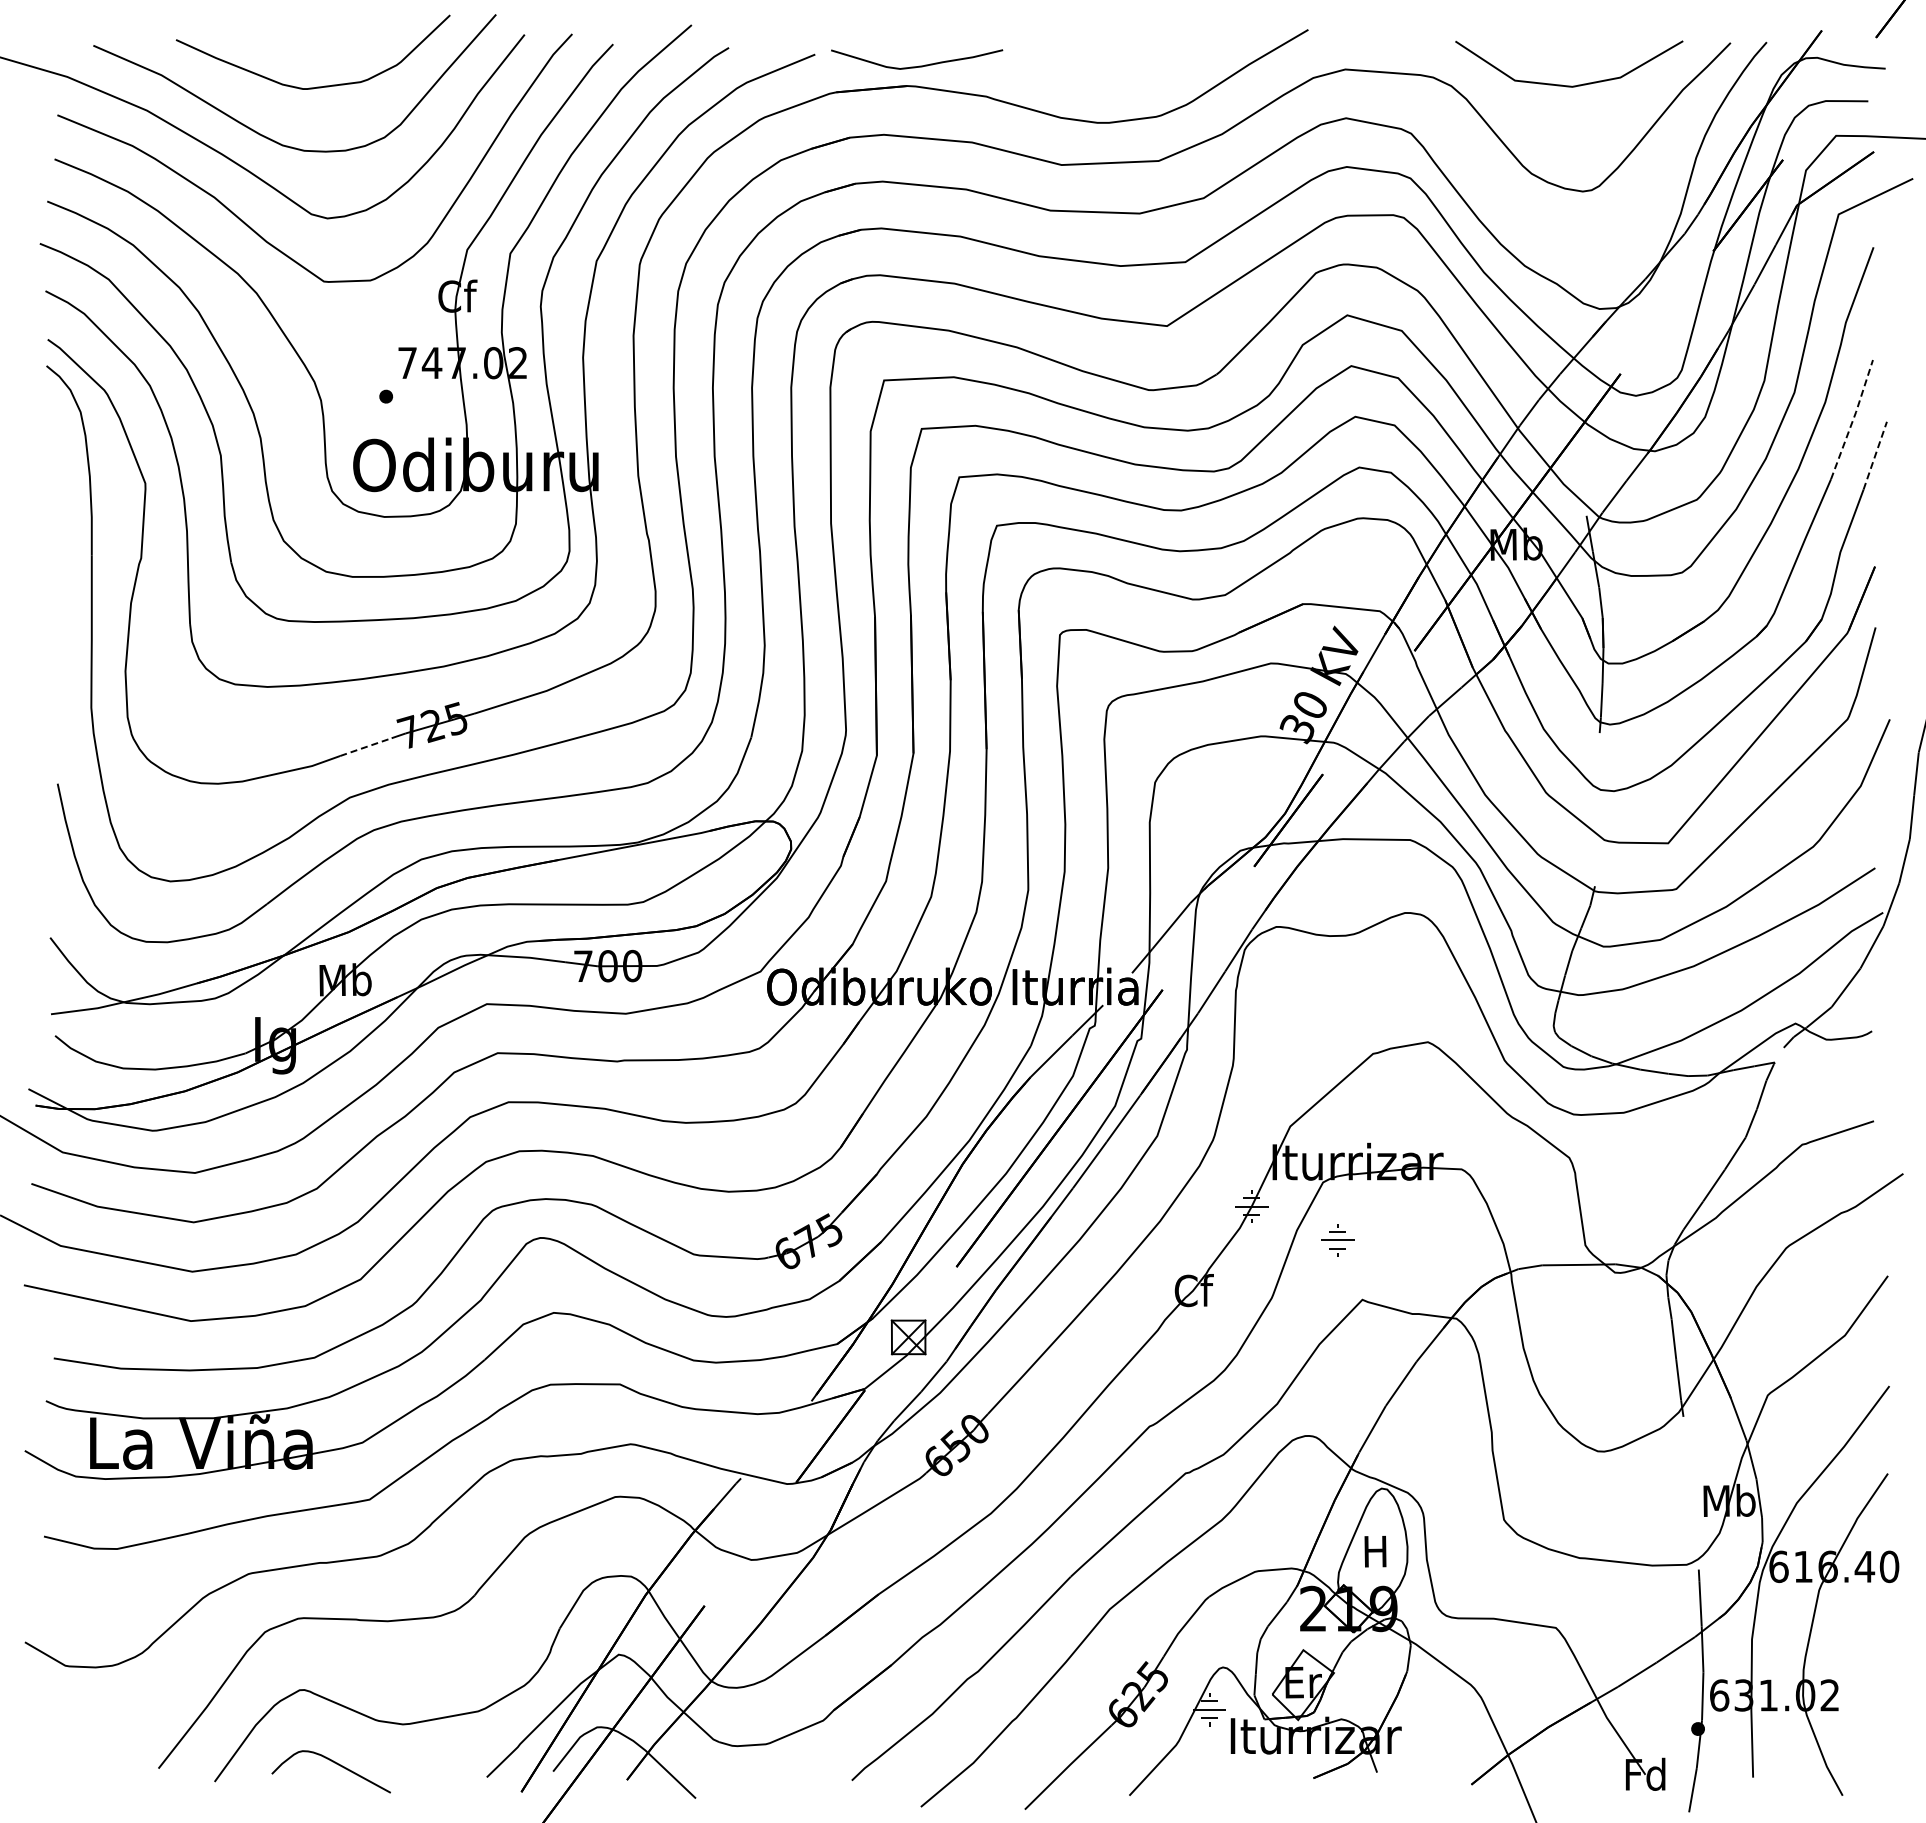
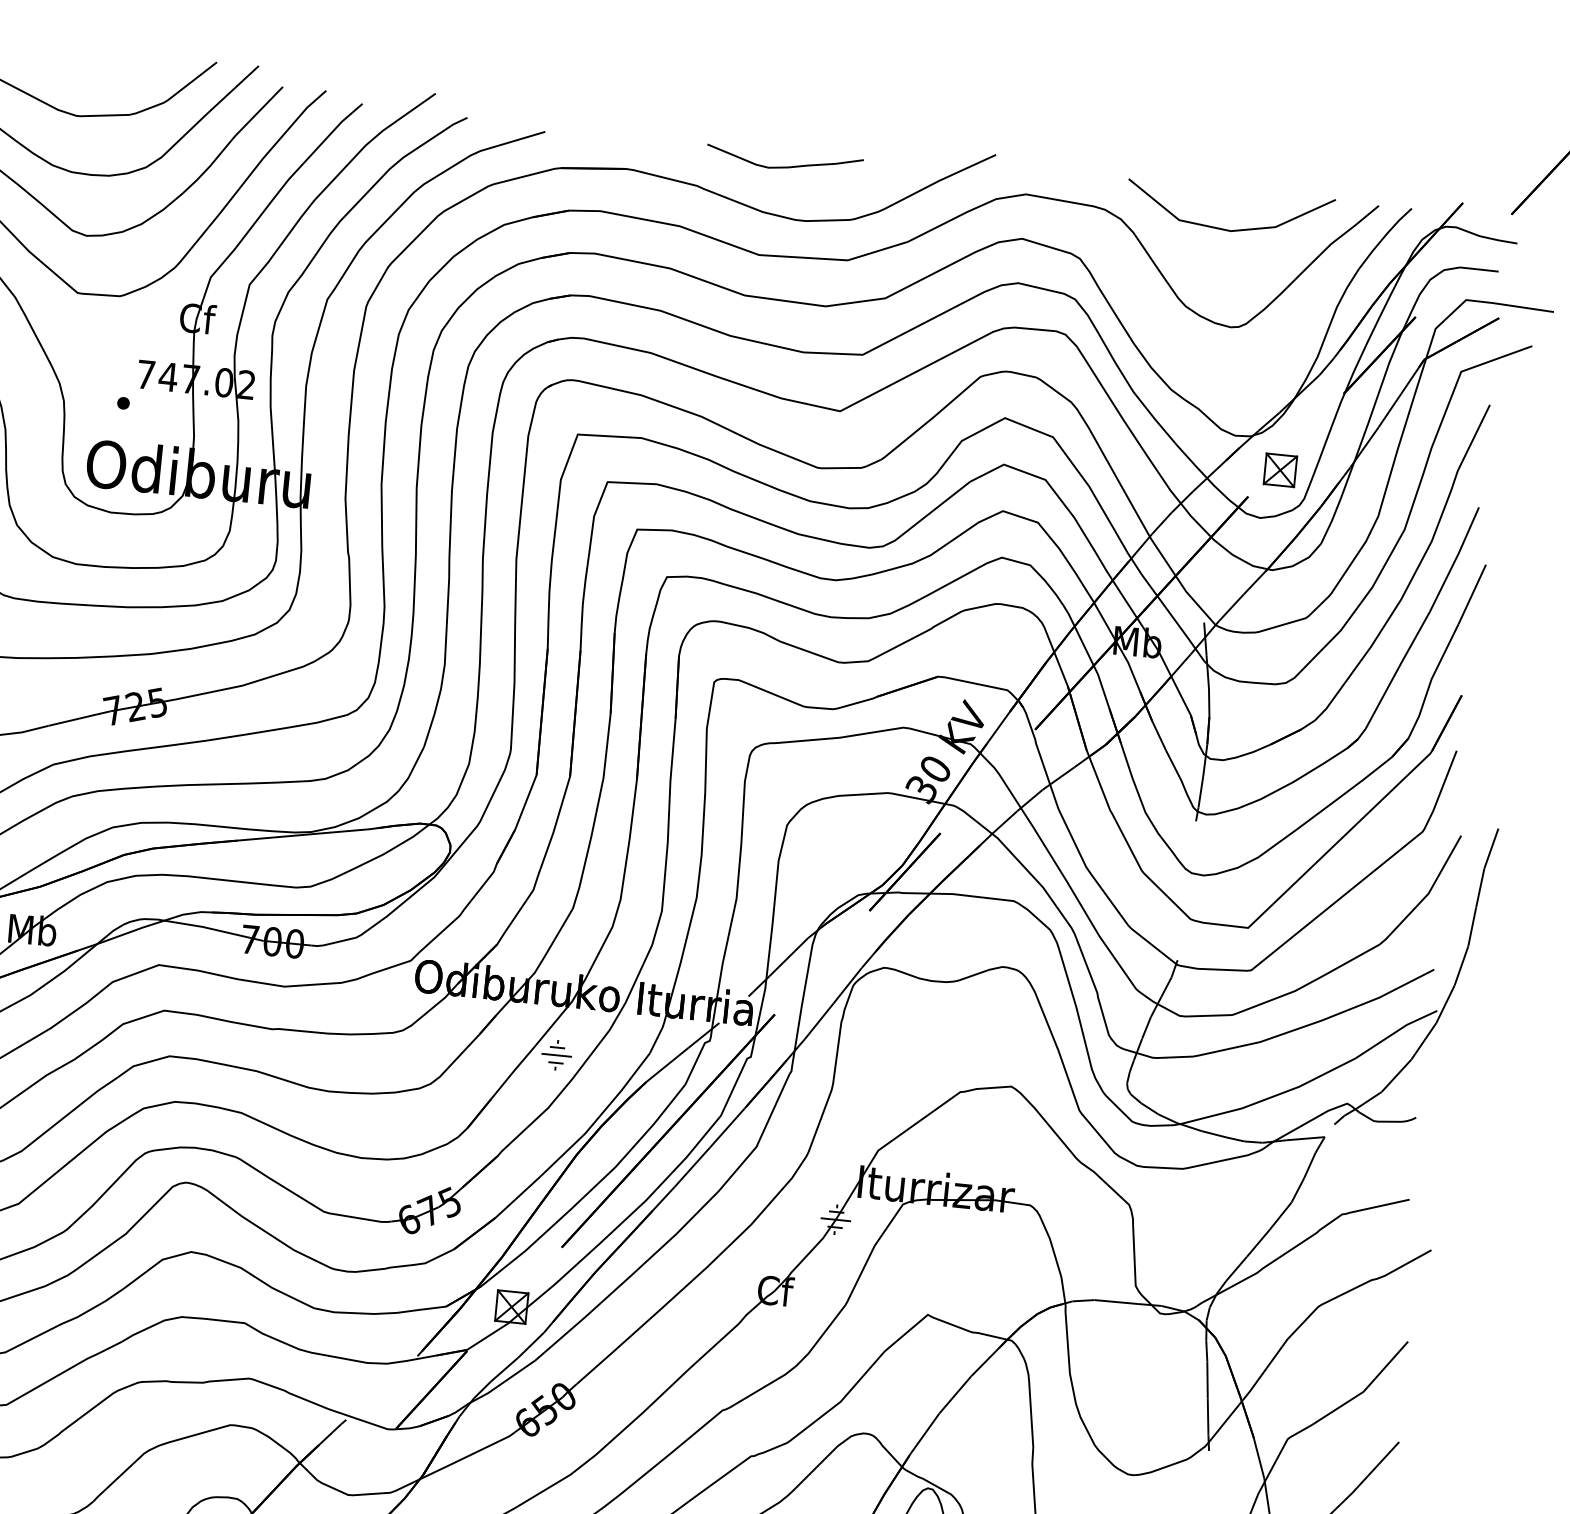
curve: (919, 65) -> (786, 166), moved
part: (1652, 341) -> (1280, 470), added
line: (1853, 419) -> (1455, 559), dashed -> solid
line: (1875, 455) -> (1472, 594), dashed -> solid
line: (366, 746) -> (73, 719), dashed -> solid
part: (1337, 1240) -> (556, 1055), moved

